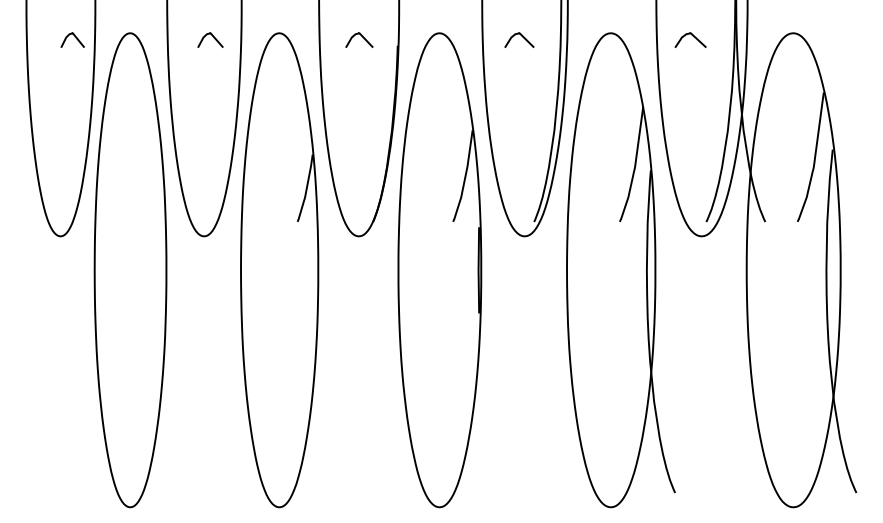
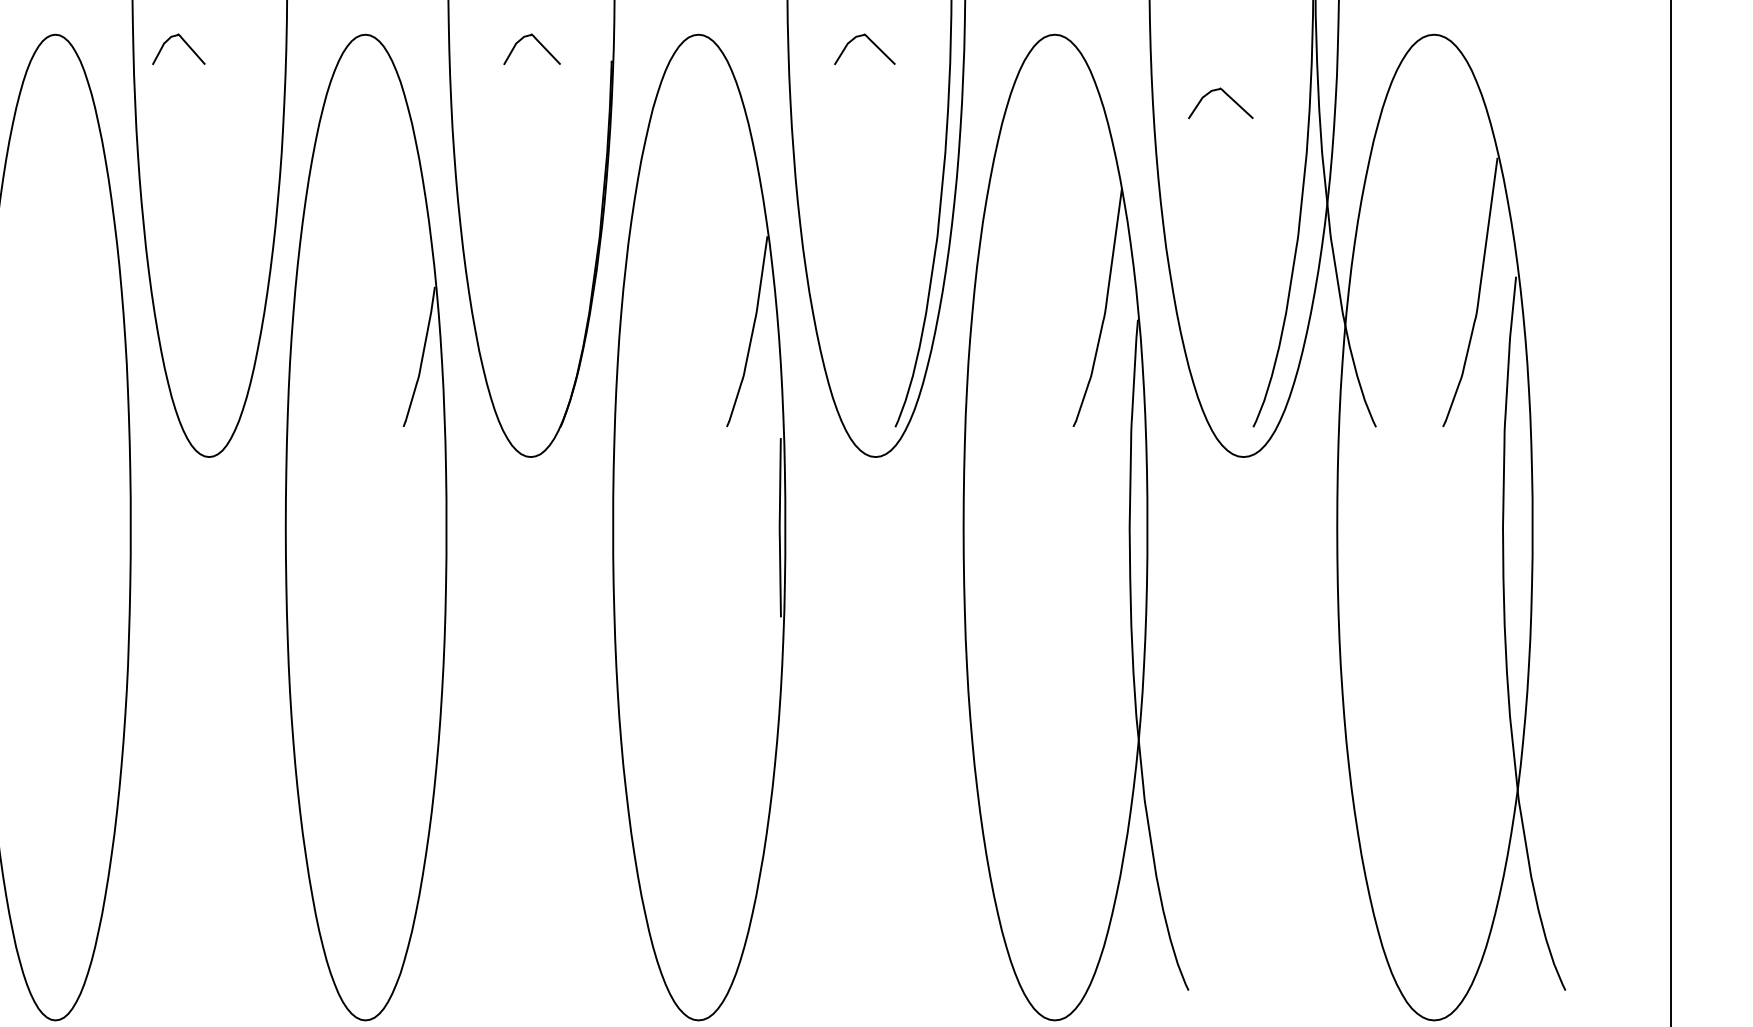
curve: (692, 36) -> (1224, 95), moved
curve: (213, 38) -> (184, 45), moved

